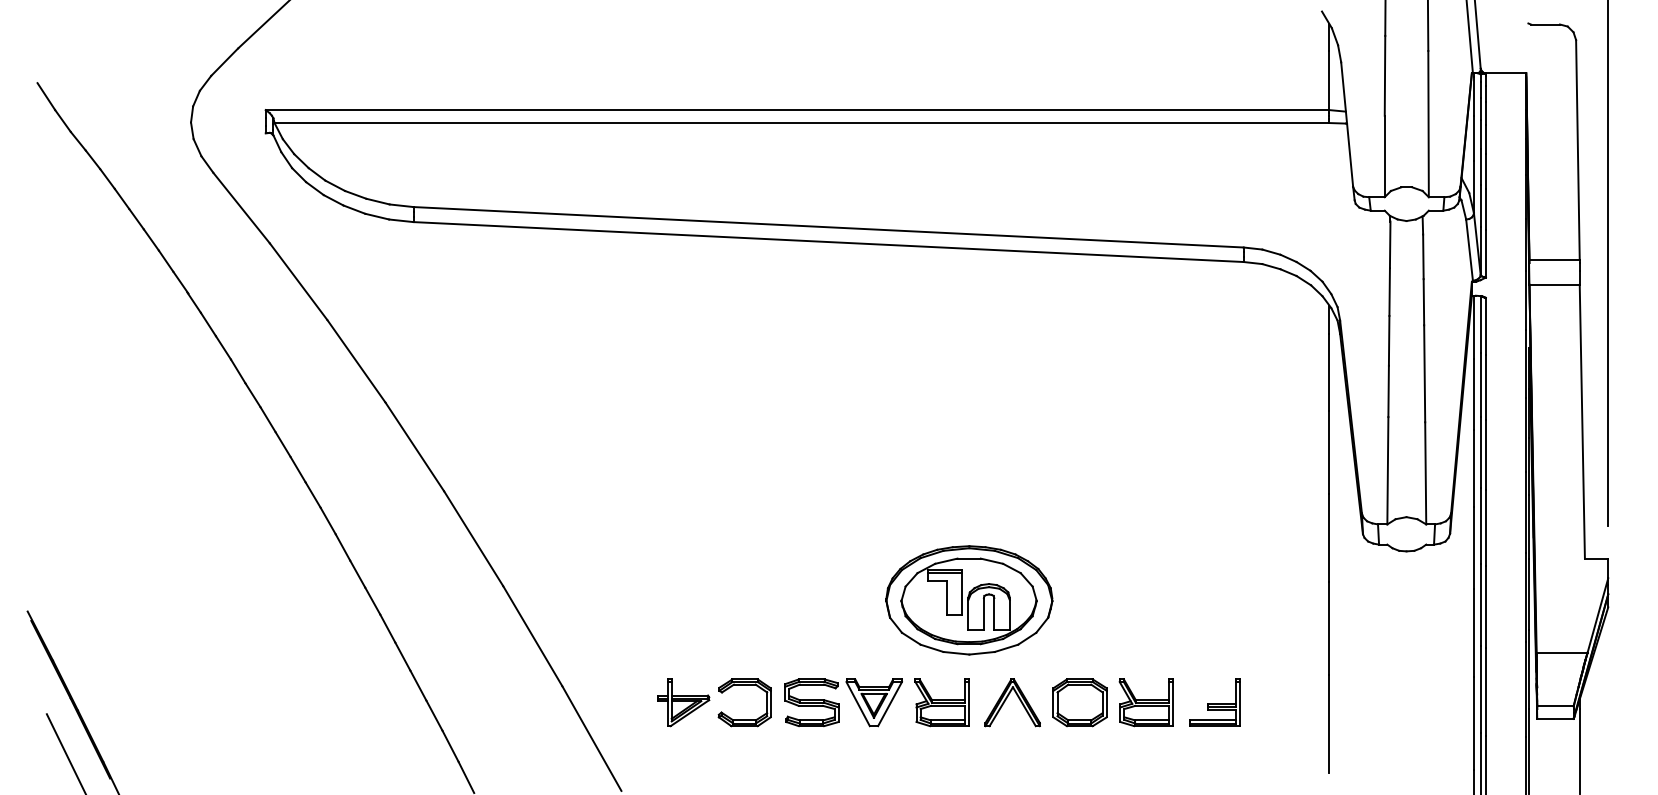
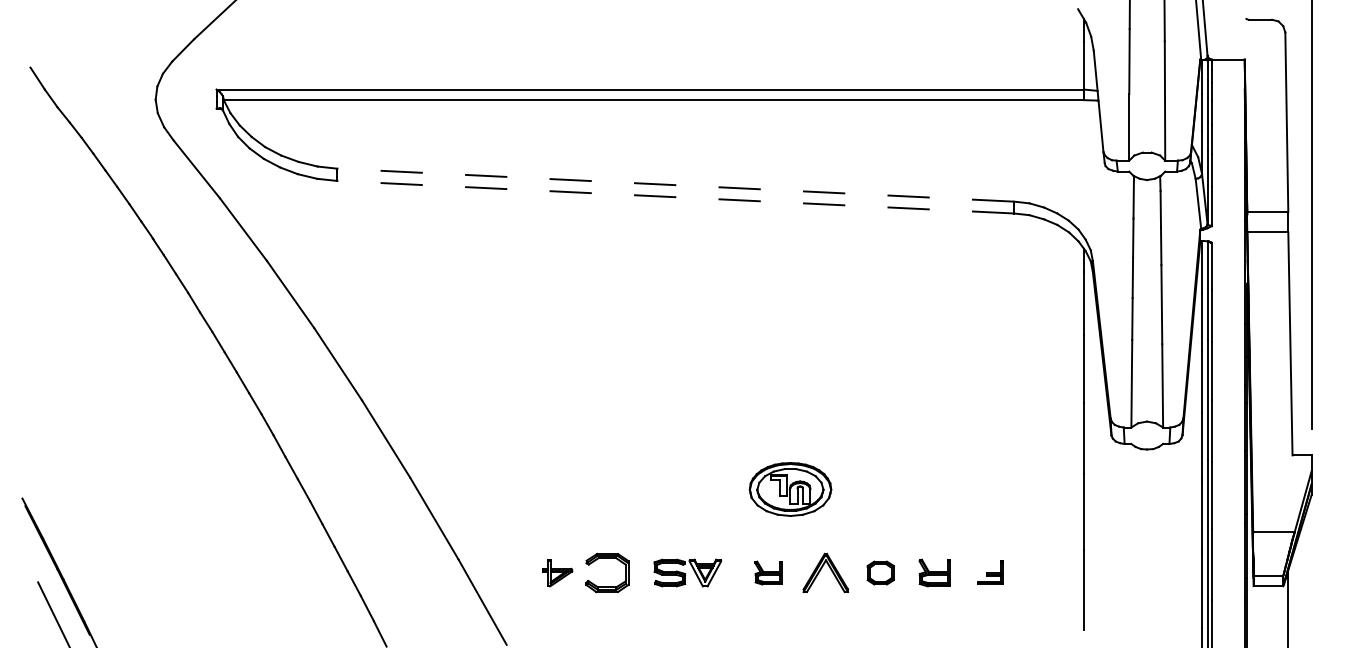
line: (828, 227) -> (675, 185), solid -> dashed
line: (828, 242) -> (675, 197), solid -> dashed
part: (969, 600) -> (790, 489), size x0.6
part: (683, 702) -> (557, 572), size x0.7
part: (843, 702) -> (687, 572), size x0.7
part: (941, 702) -> (767, 572), size x0.6
part: (1079, 702) -> (880, 572), size x0.6
part: (1145, 702) -> (934, 572), size x0.7
part: (1214, 702) -> (990, 572), size x0.6

